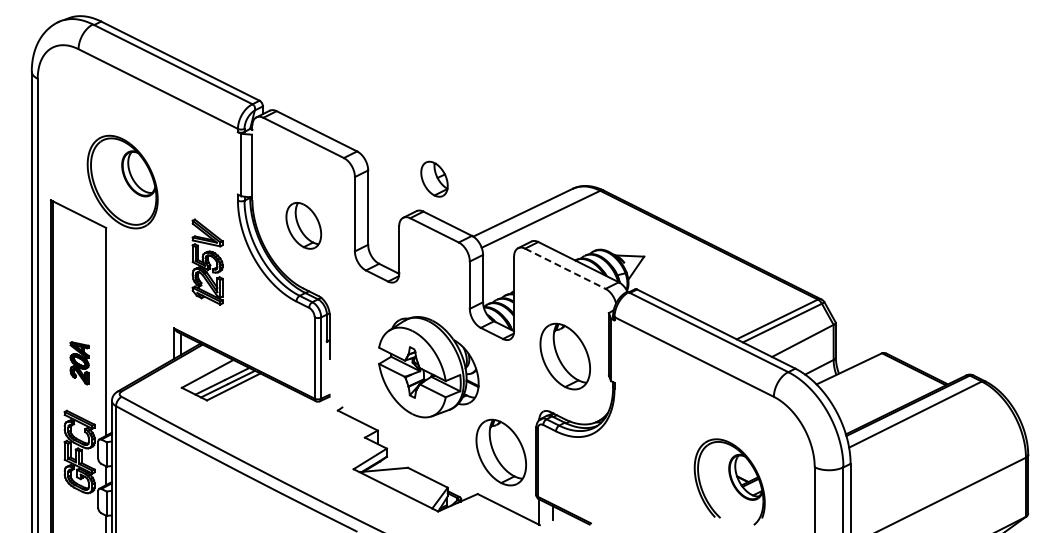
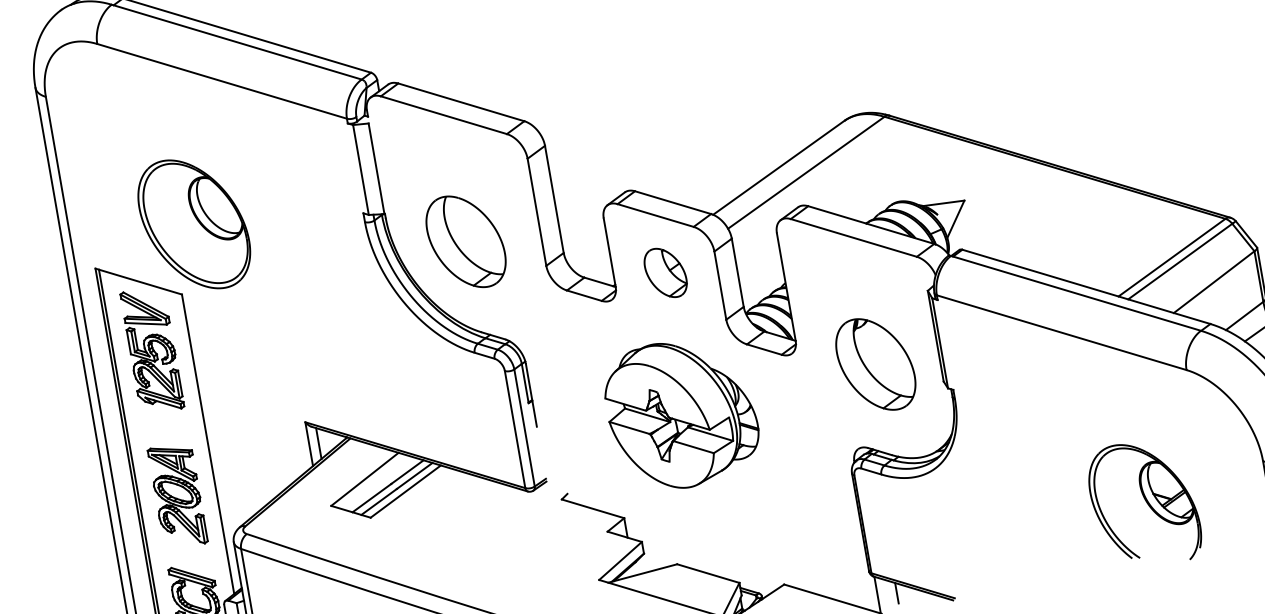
part: (434, 178) -> (665, 271), moved
part: (303, 225) -> (465, 241), size x1.43
part: (207, 261) -> (151, 349), moved
line: (565, 268) -> (853, 237), dashed -> solid
part: (79, 363) -> (177, 496), size x1.67
part: (500, 452) -> (806, 518), removed

